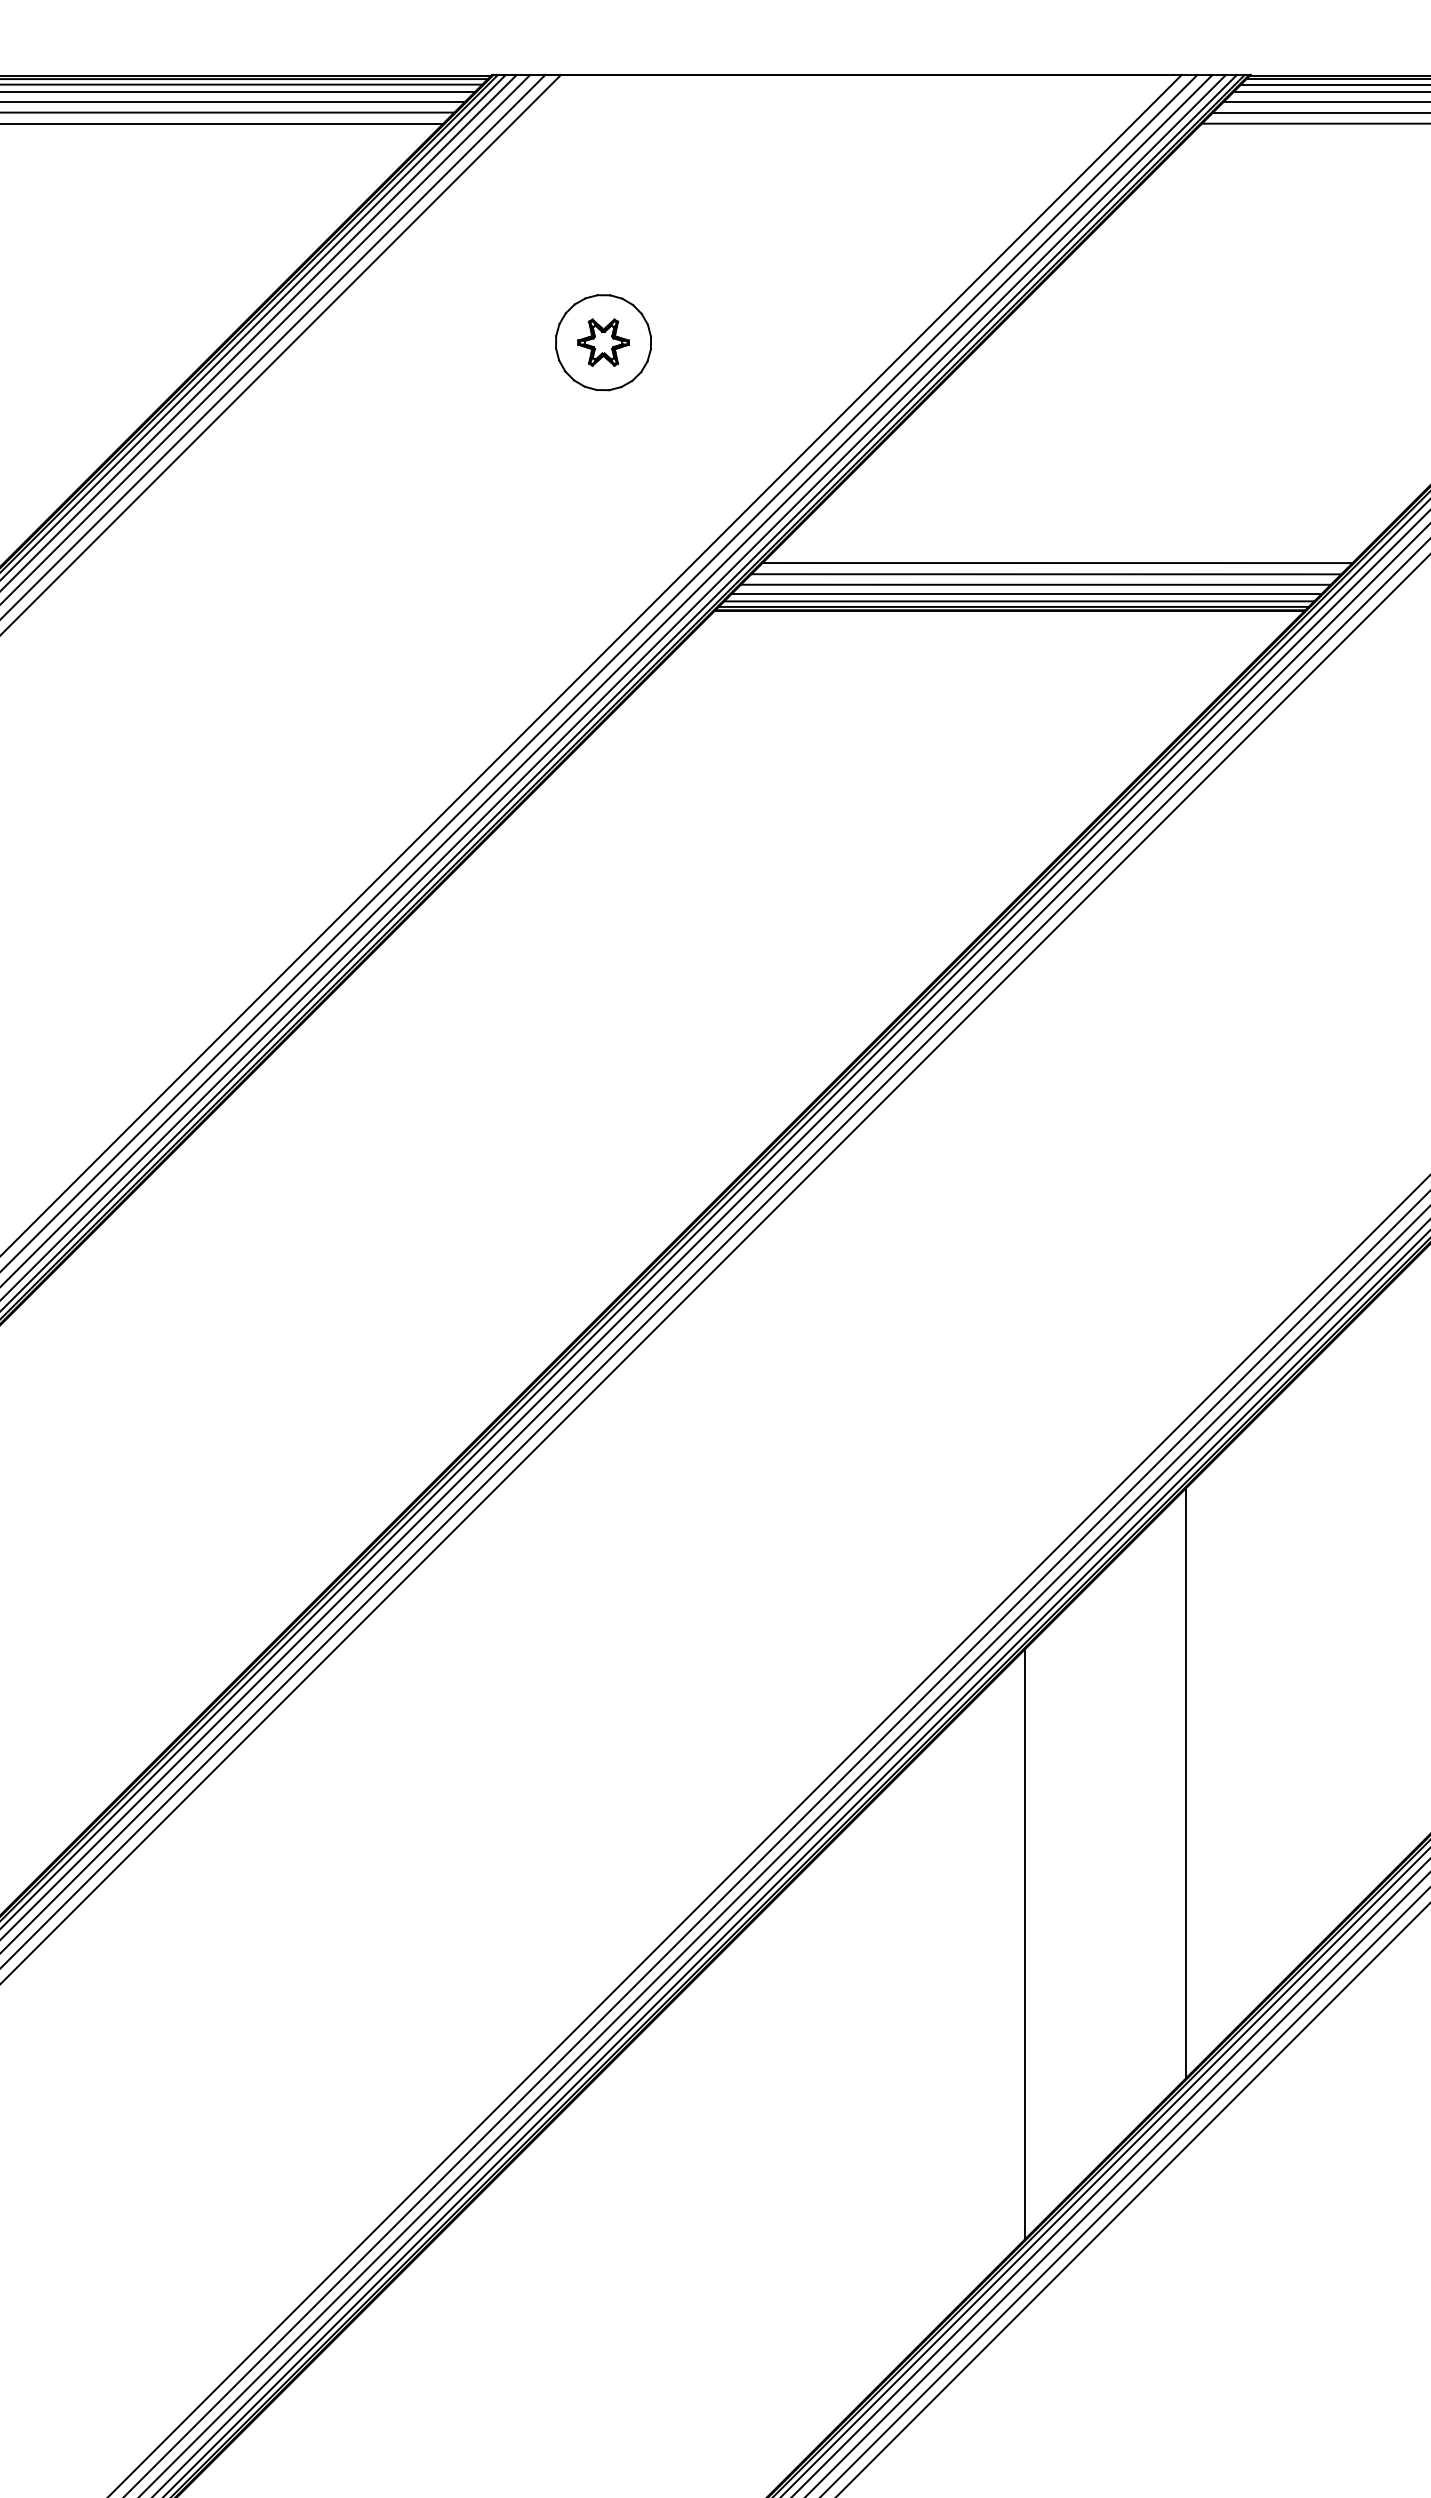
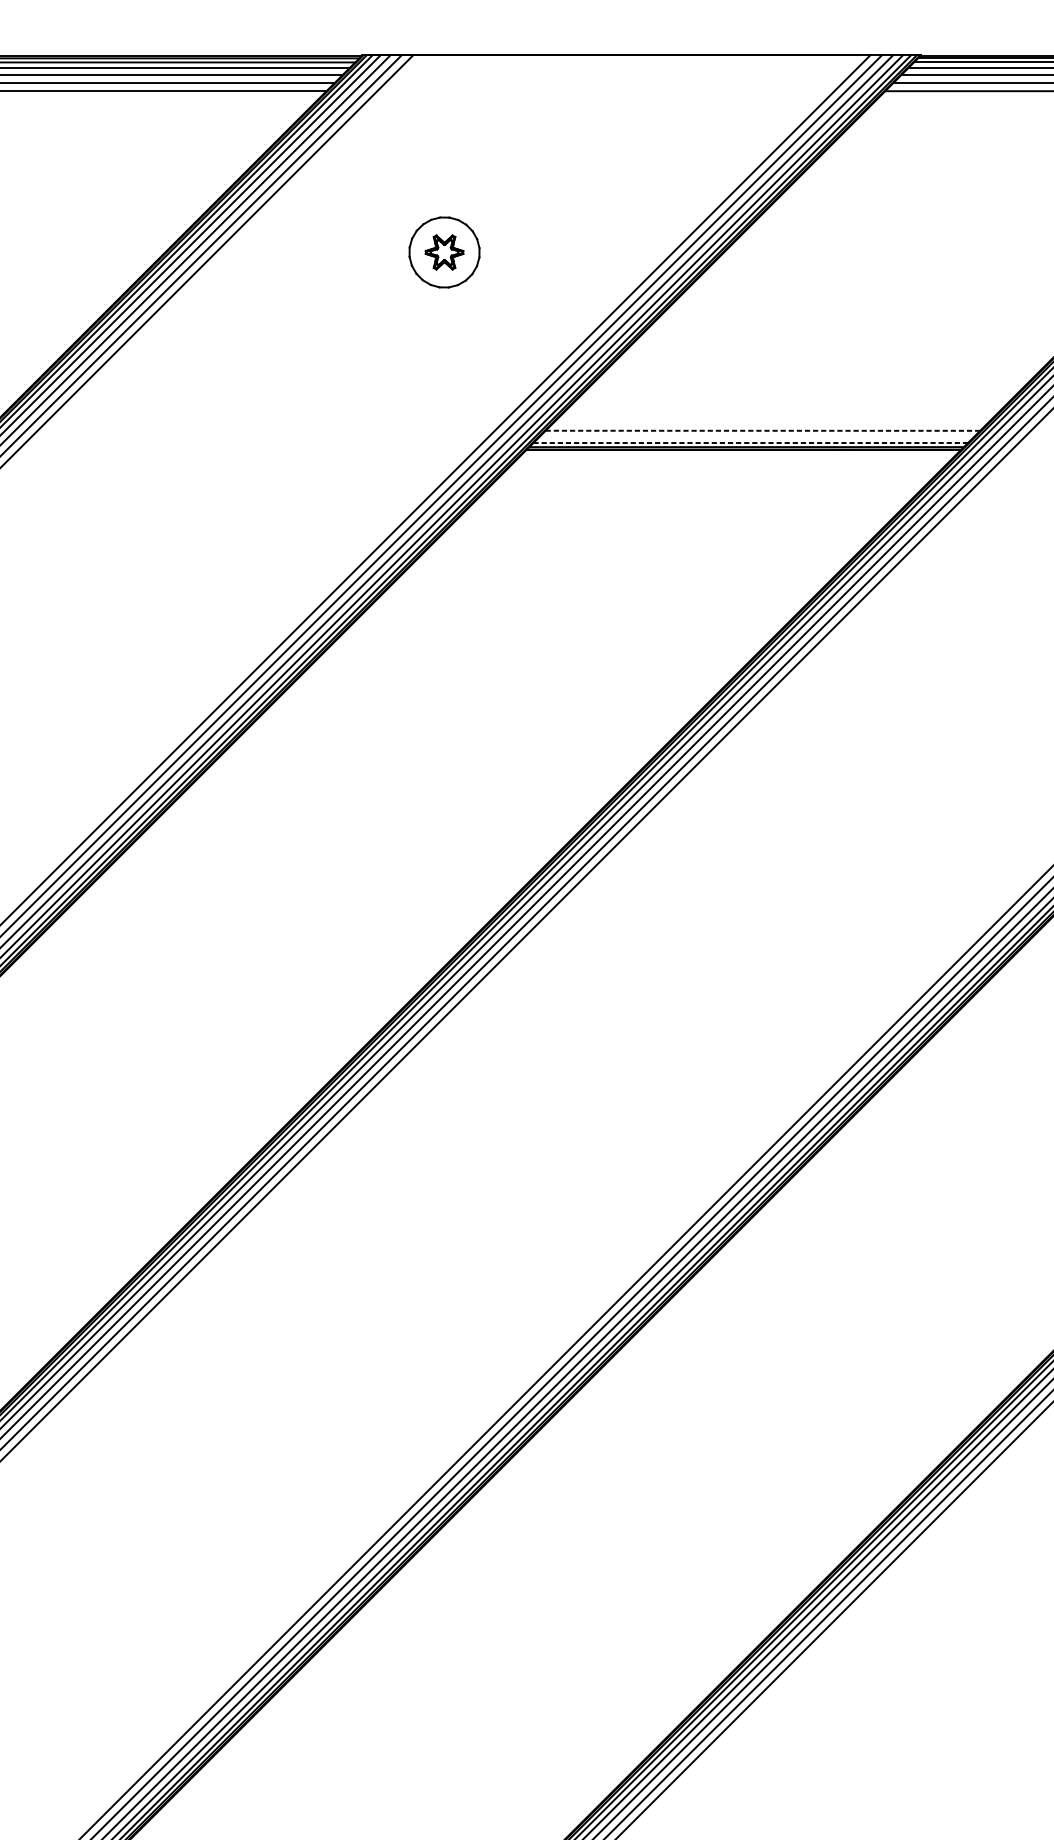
line: (1057, 563) -> (778, 415), removed
line: (1046, 574) -> (770, 423), removed
line: (1035, 584) -> (762, 430), solid -> dashed
line: (1026, 593) -> (756, 437), removed
line: (1018, 601) -> (750, 443), solid -> dashed
line: (1186, 1782) -> (873, 1312), removed
line: (1025, 1943) -> (755, 1431), removed

